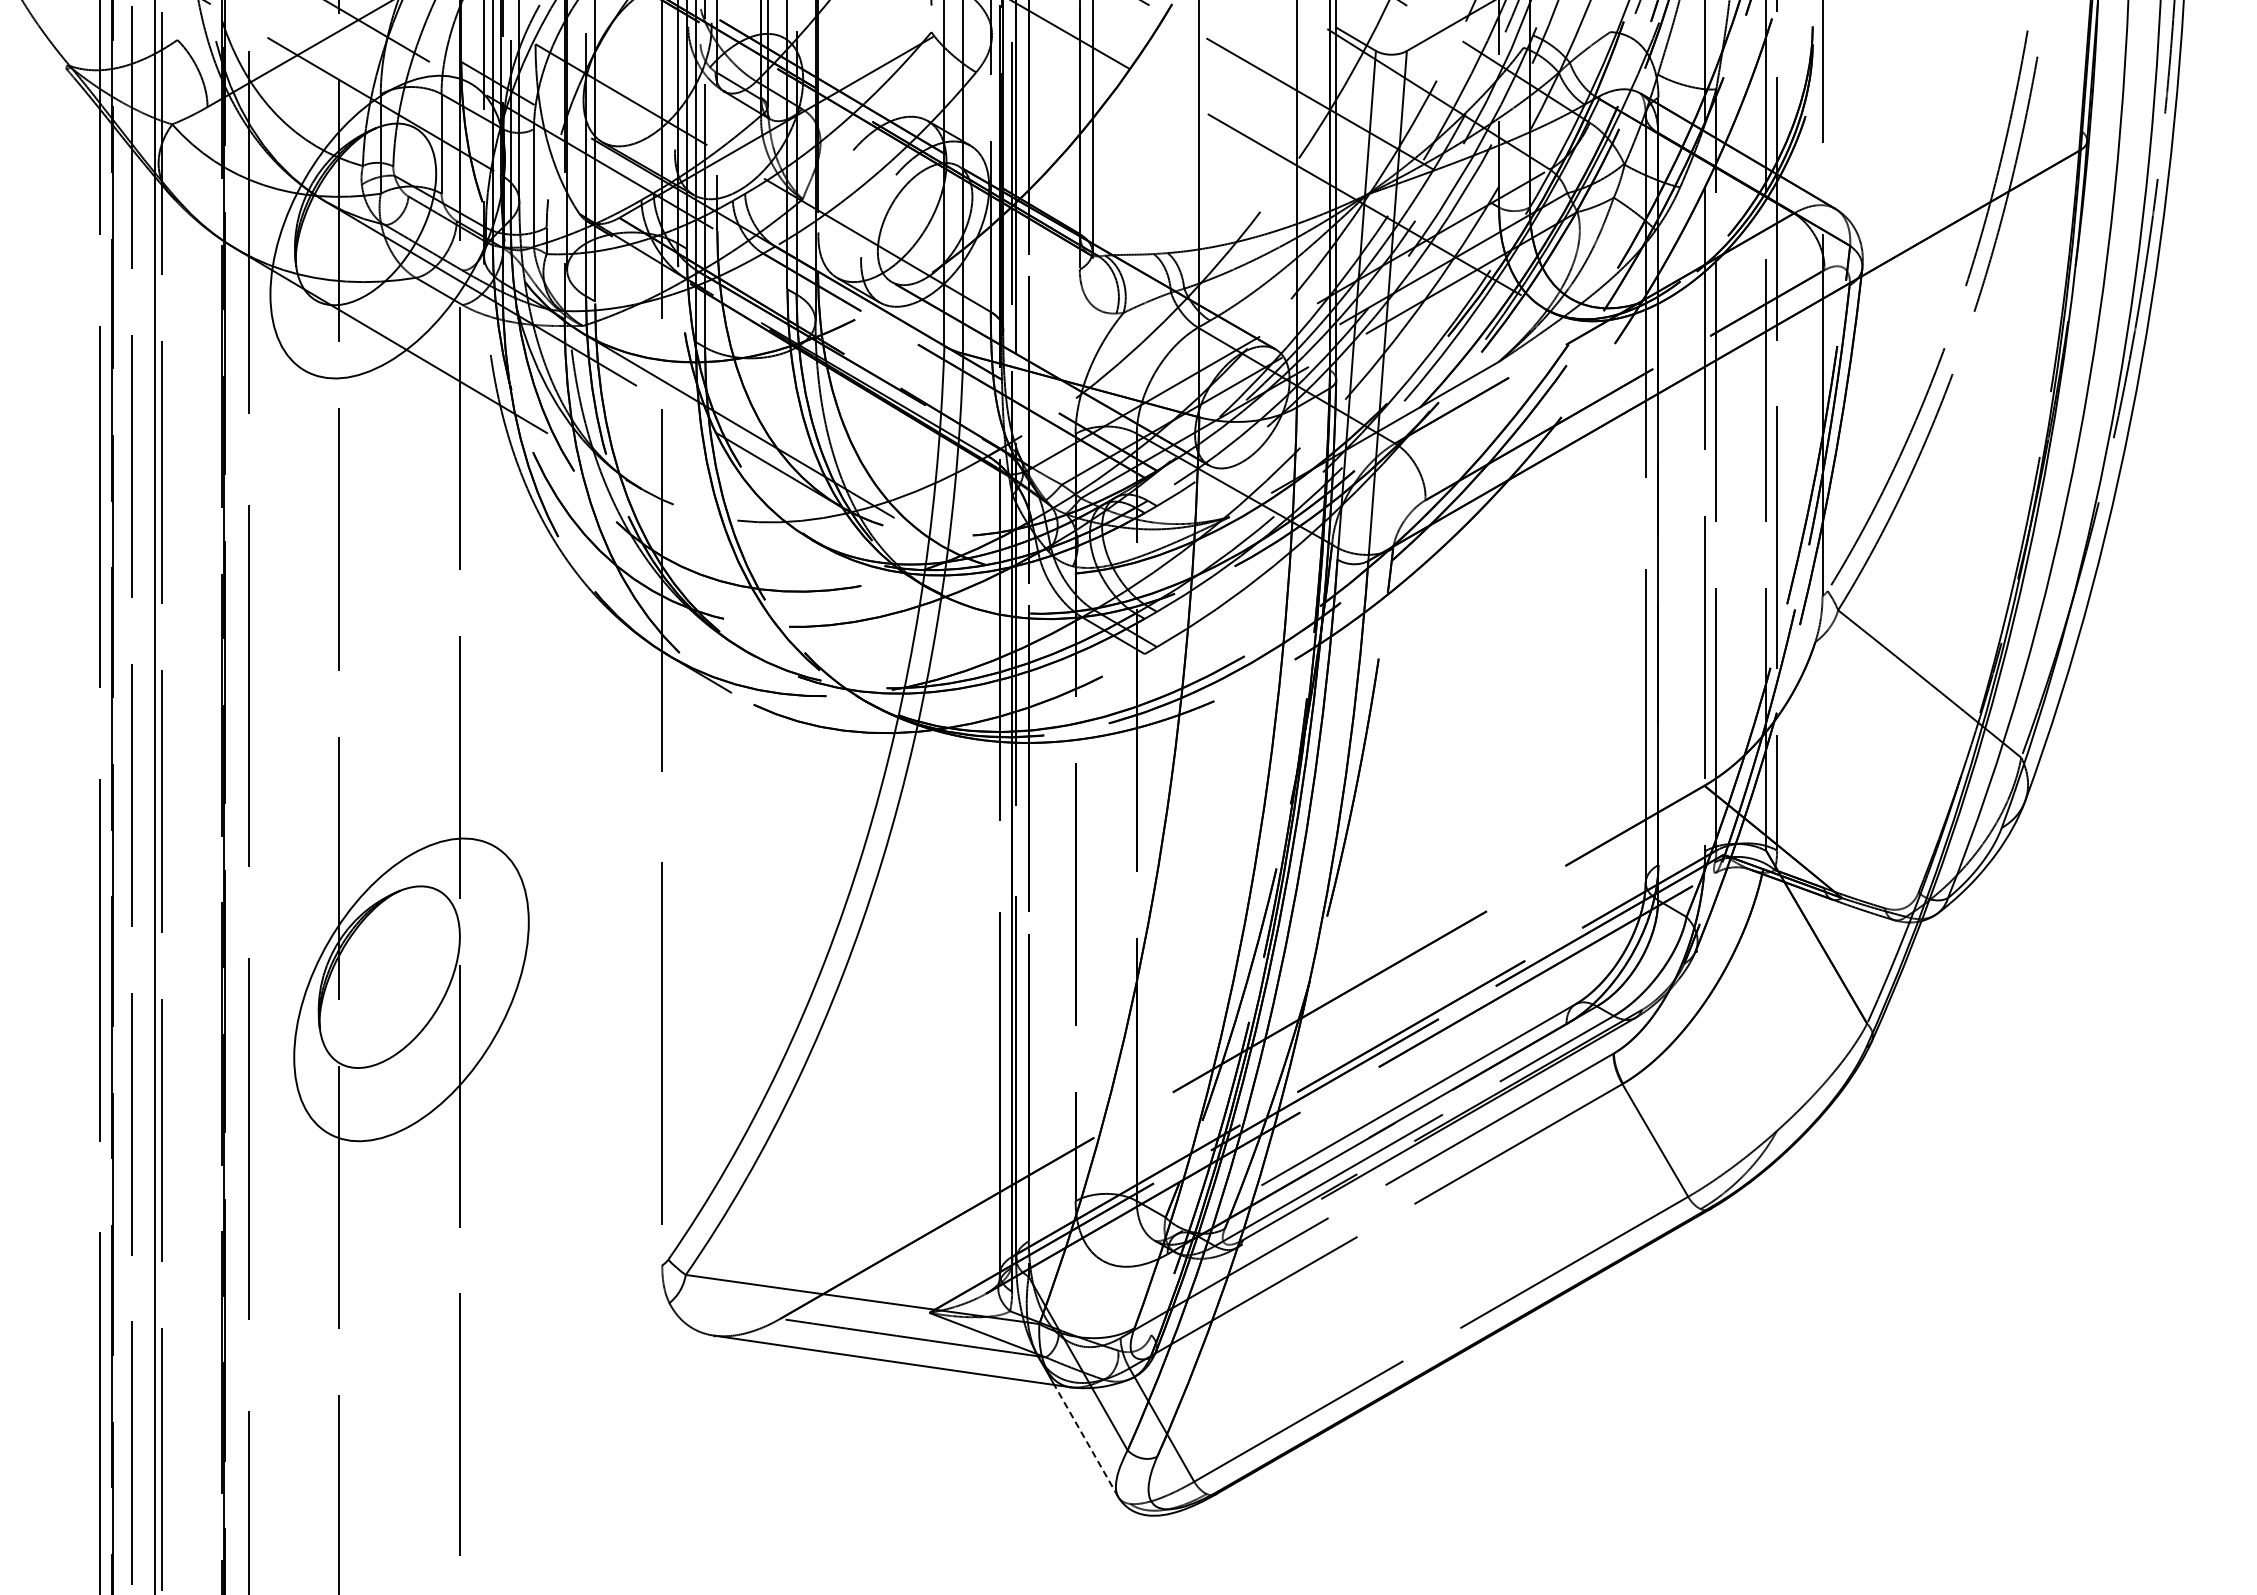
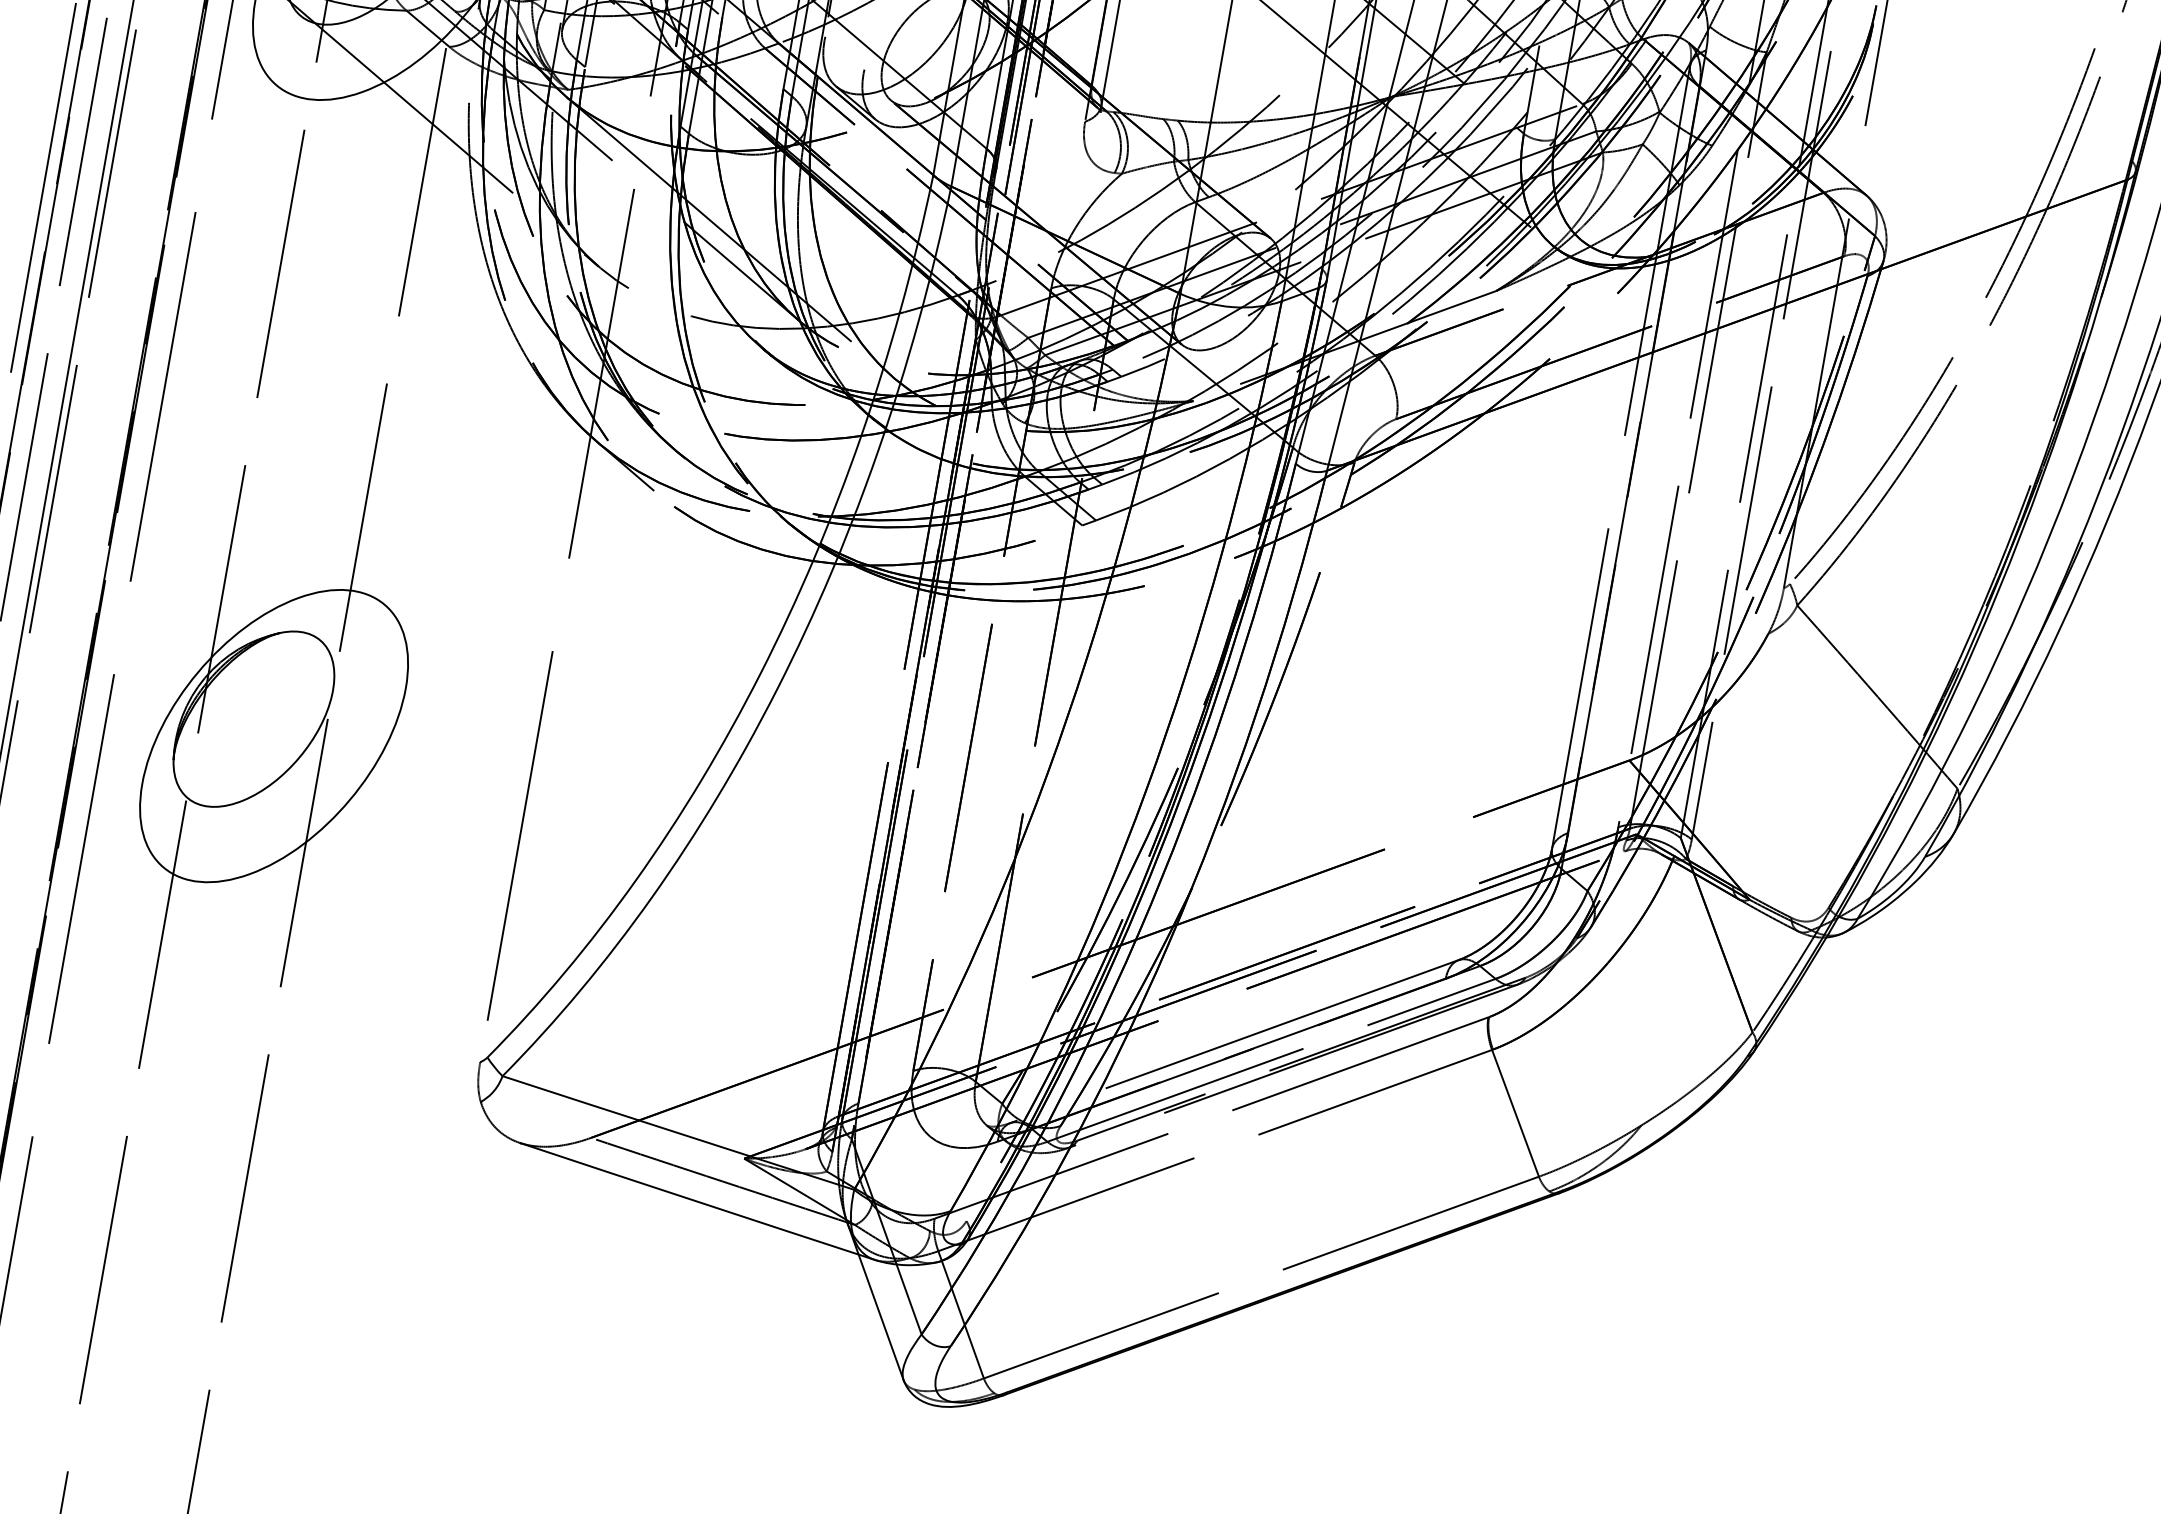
line: (1086, 1440) -> (881, 1317), dashed -> solid

